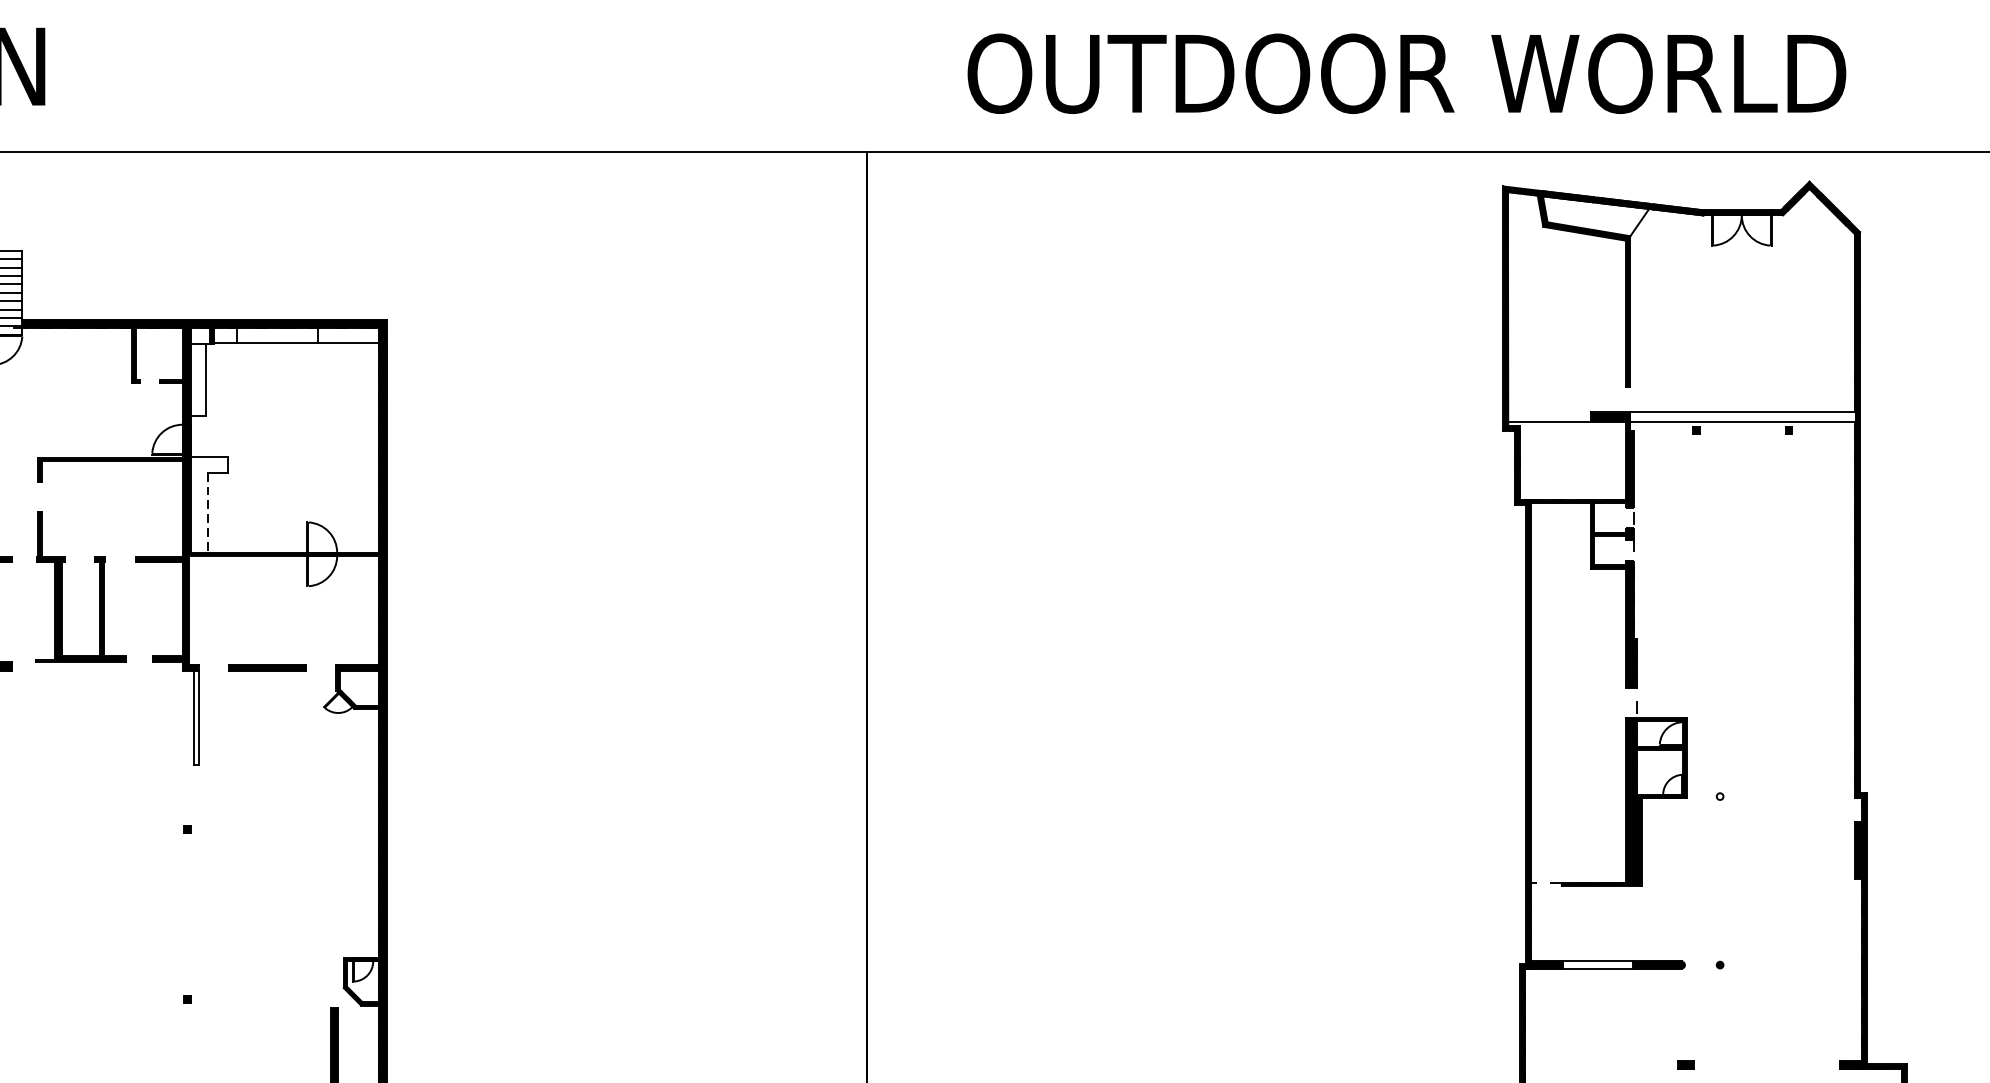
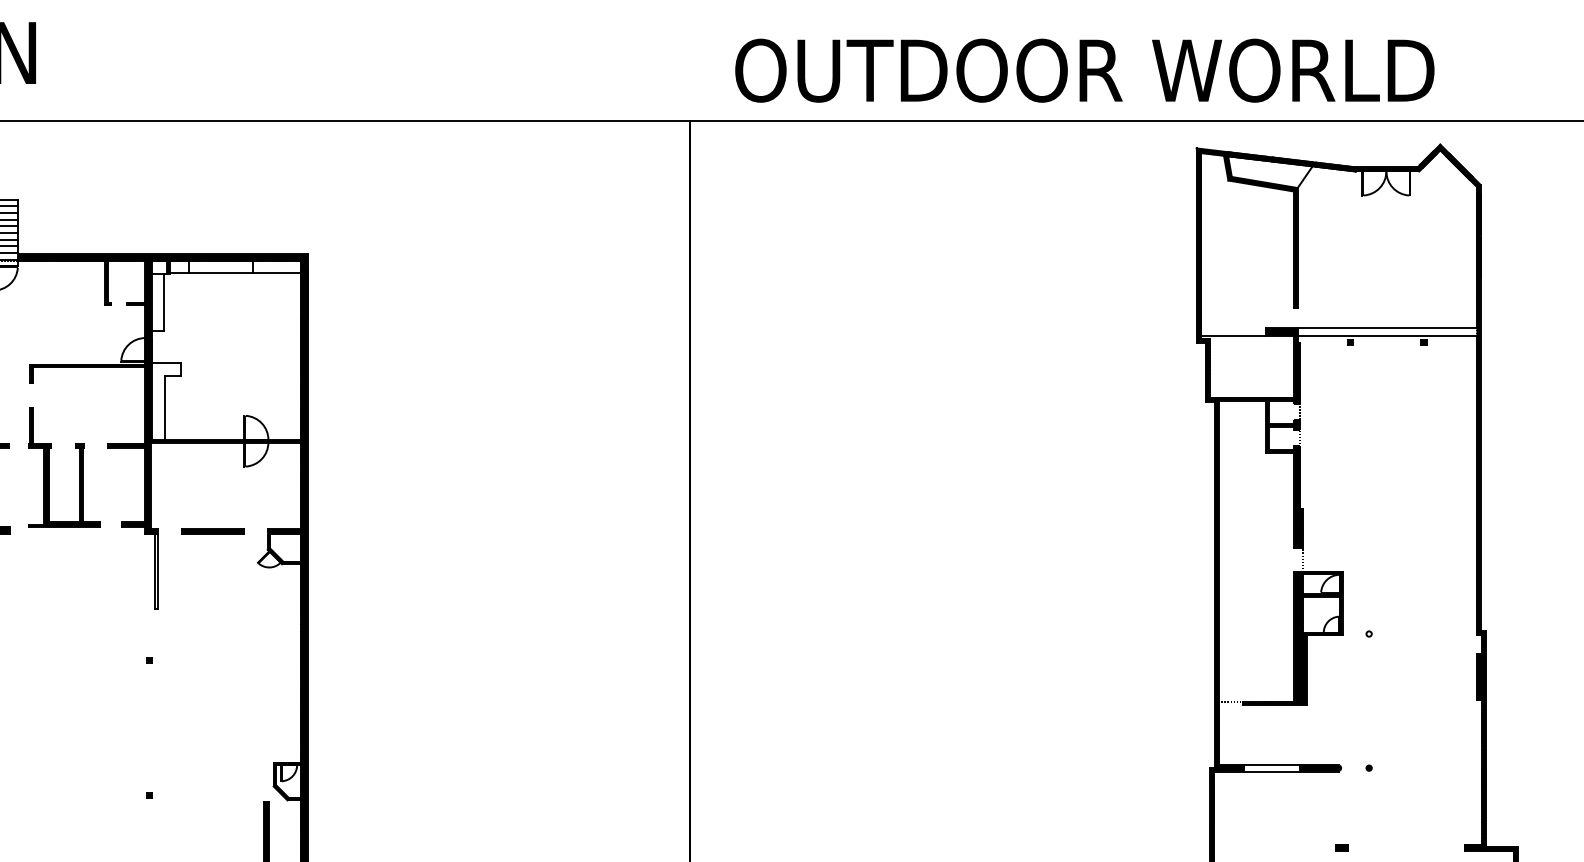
text: (1406, 73) -> (1084, 70), moved
line: (207, 513) -> (165, 408), dashed -> solid

